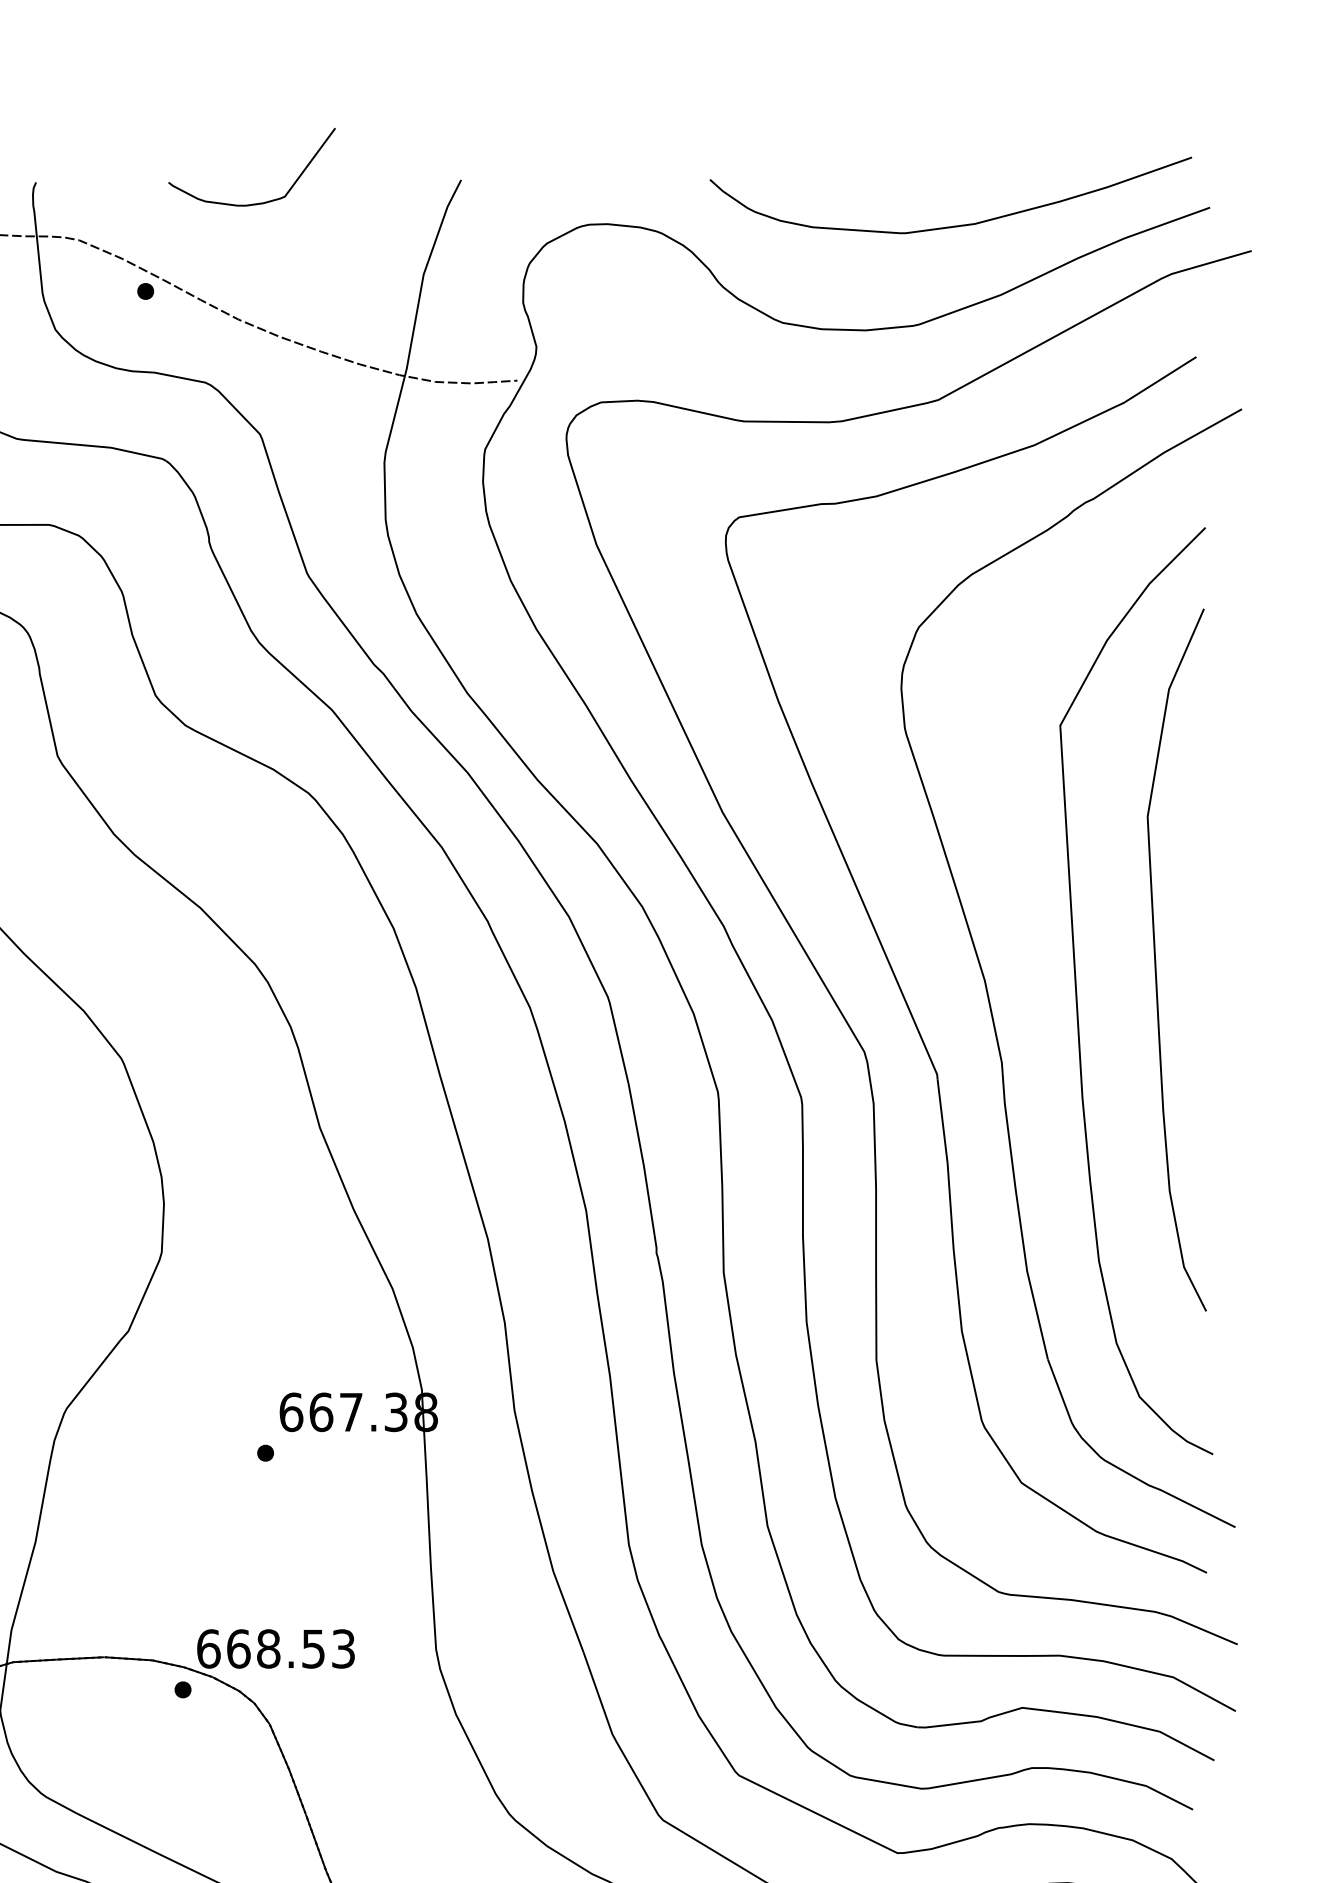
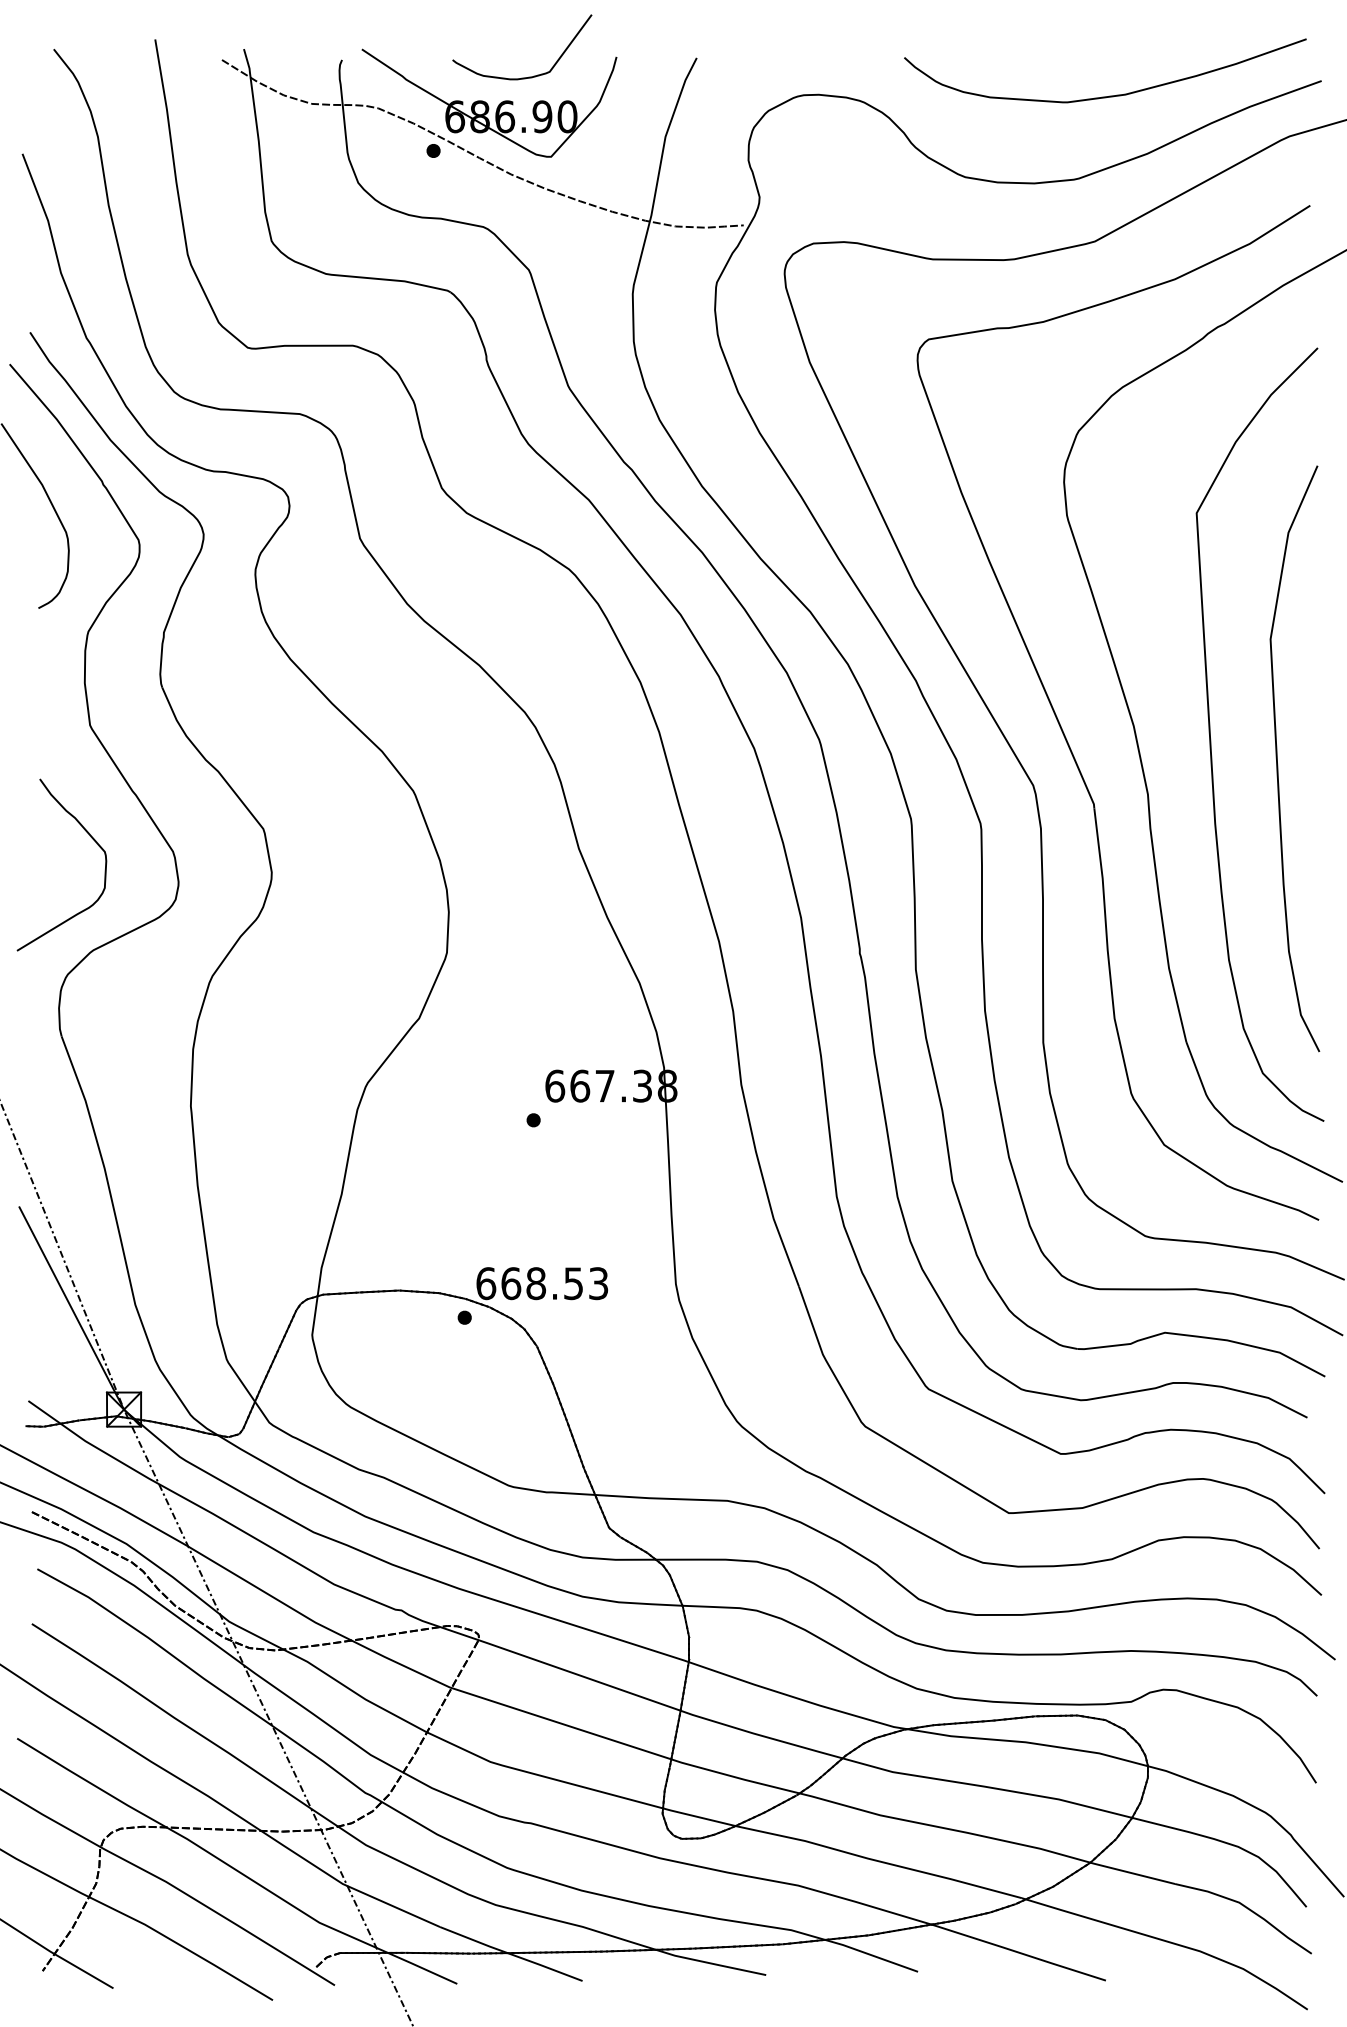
part: (212, 233) -> (489, 102), added
curve: (1155, 959) -> (1277, 758), moved

